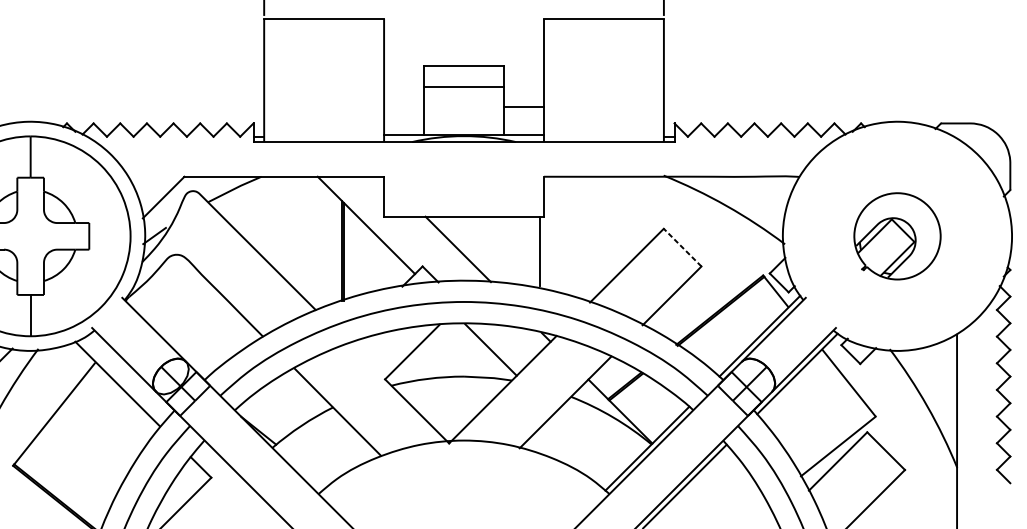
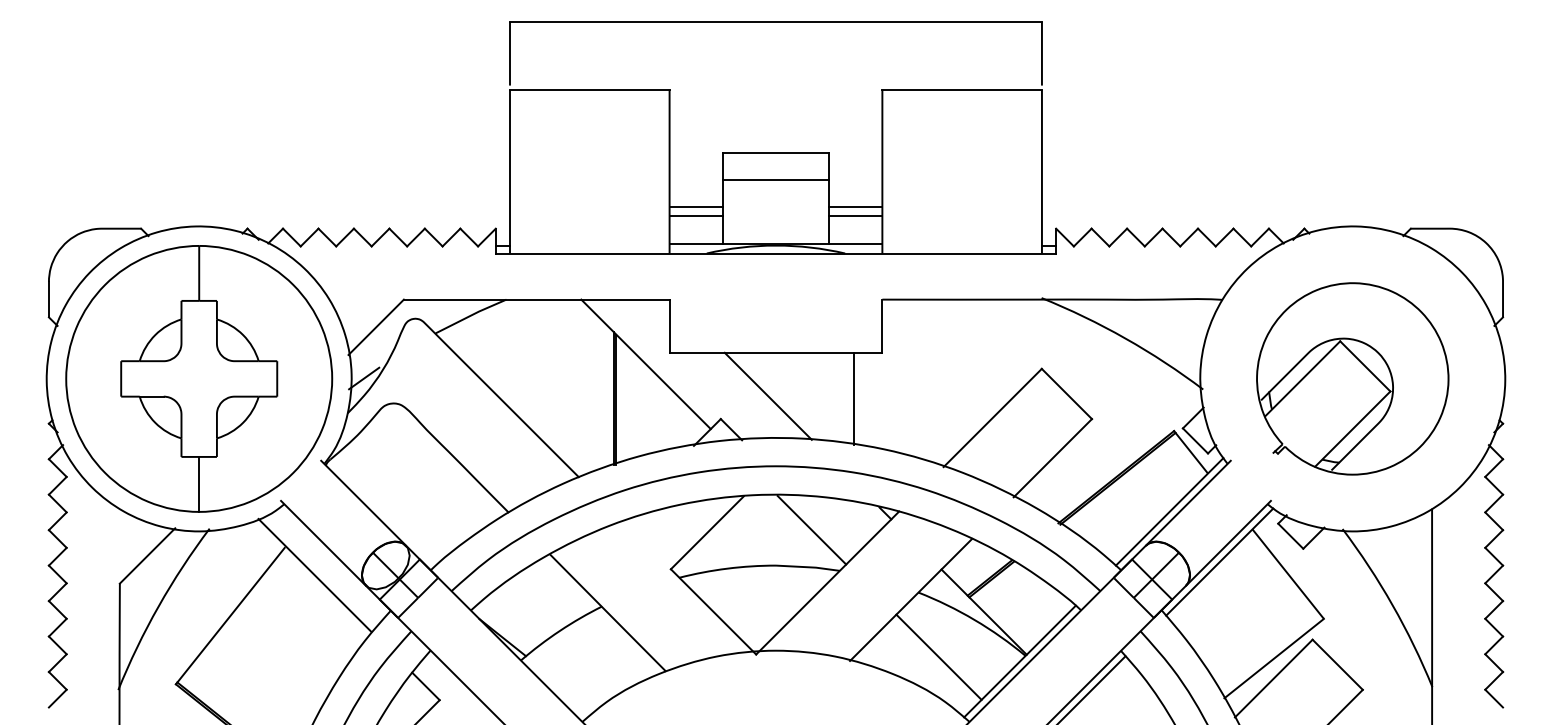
line: (403, 106) -> (695, 206), added
line: (403, 113) -> (695, 215), added
line: (523, 113) -> (855, 215), added
part: (897, 236) -> (1352, 378), size x1.67
line: (682, 247) -> (1066, 393), dashed -> solid
line: (540, 251) -> (854, 398), moved
line: (586, 444) -> (938, 656), added

